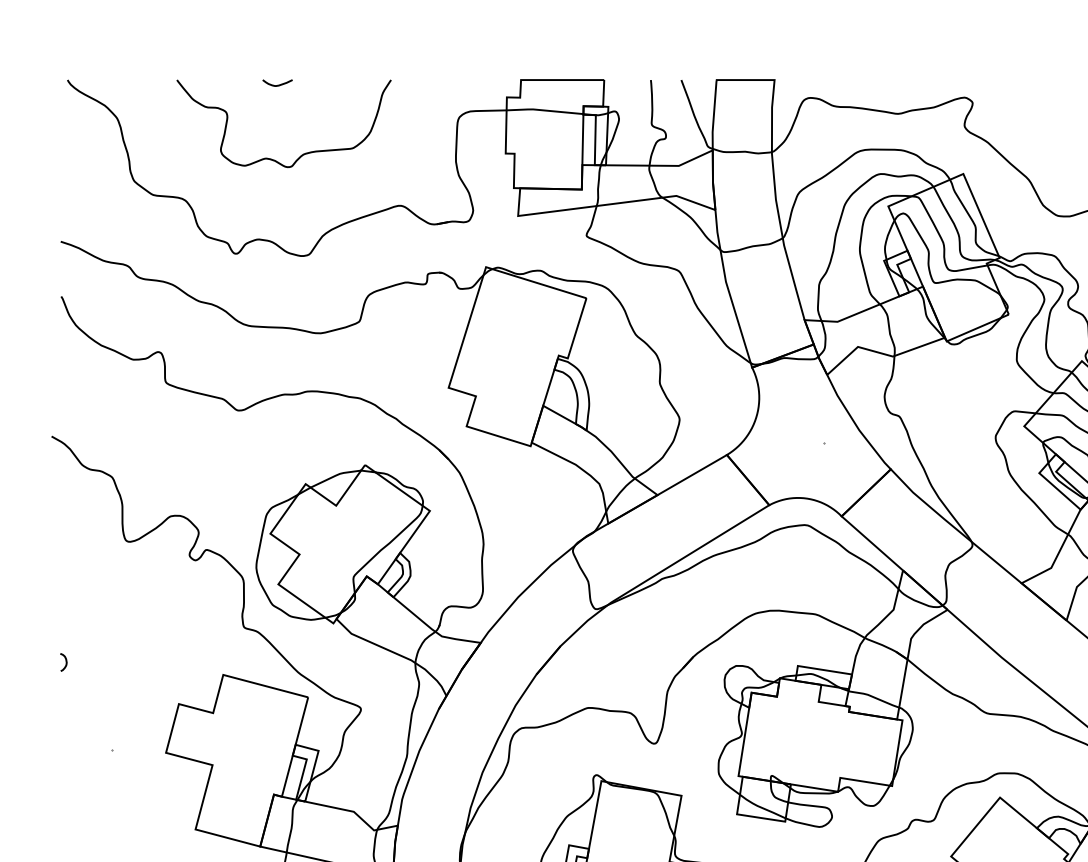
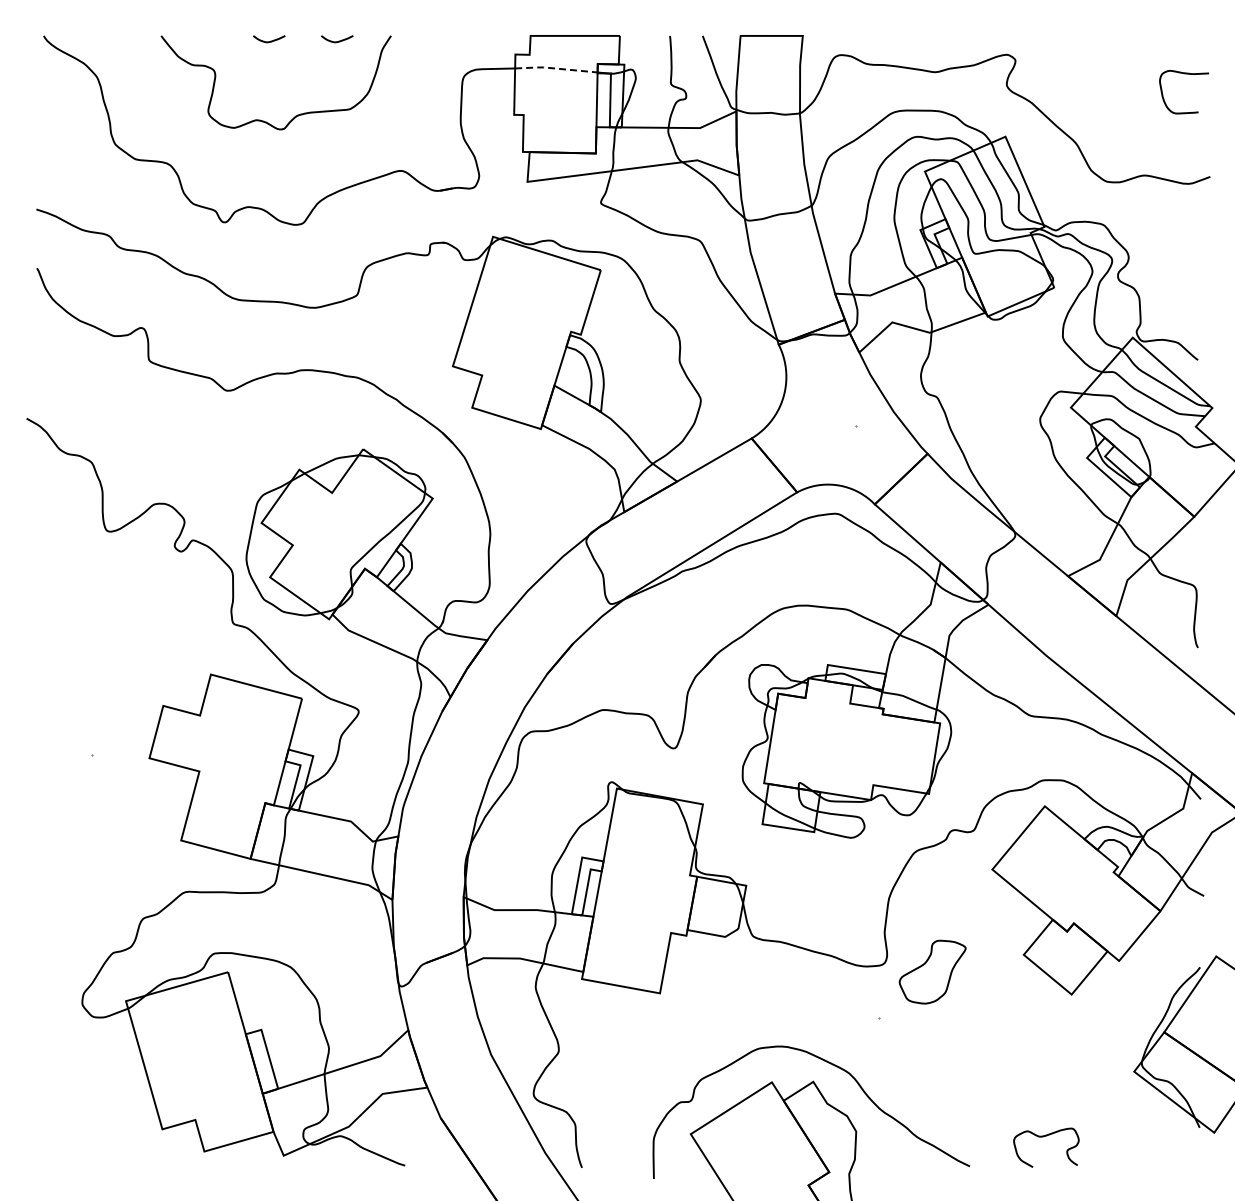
curve: (342, 84) -> (338, 40), added
line: (544, 110) -> (555, 68), solid -> dashed
curve: (65, 662) -> (41, 661), removed

